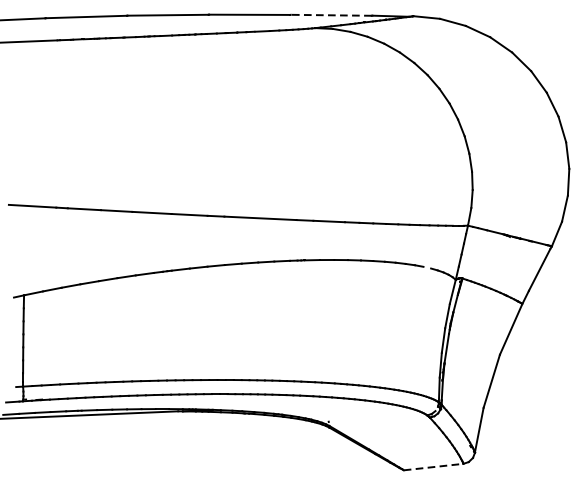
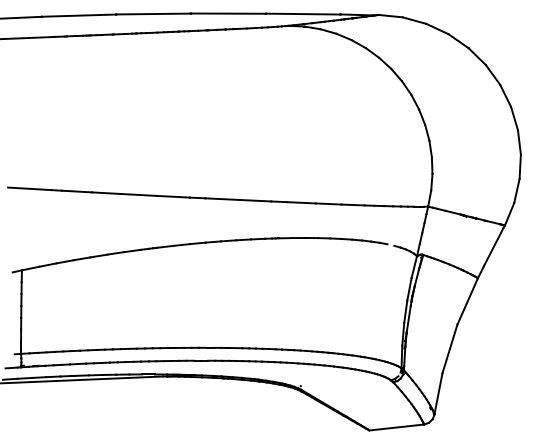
line: (330, 15) -> (302, 14), dashed -> solid
line: (434, 467) -> (397, 427), dashed -> solid

